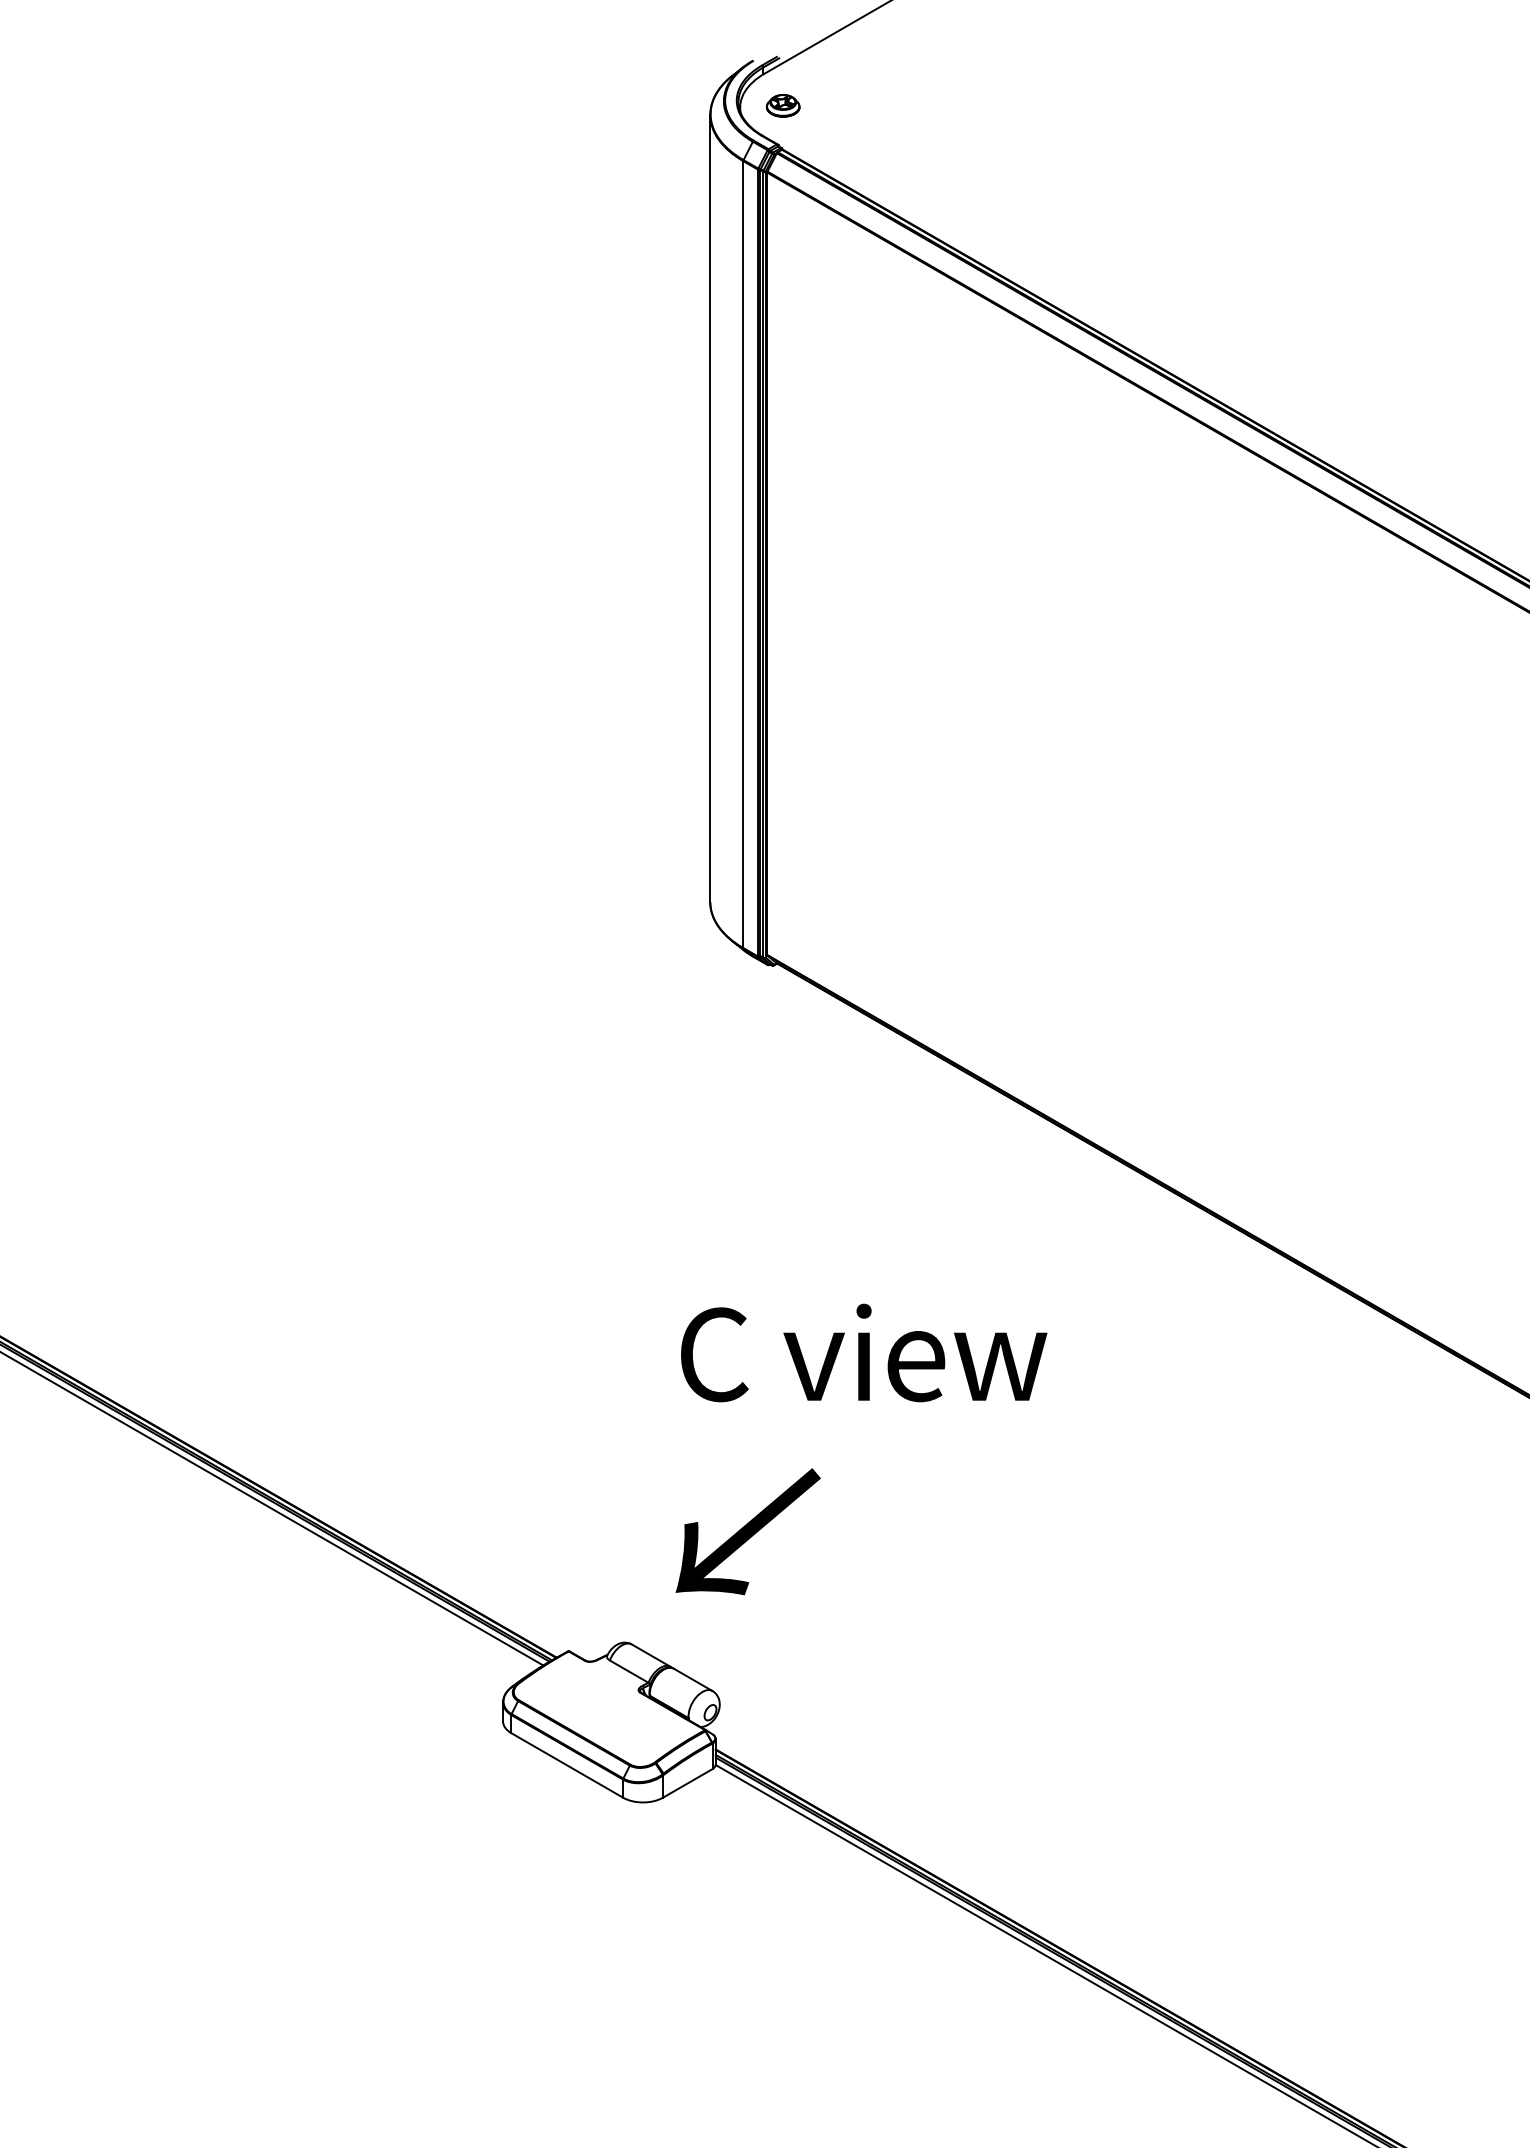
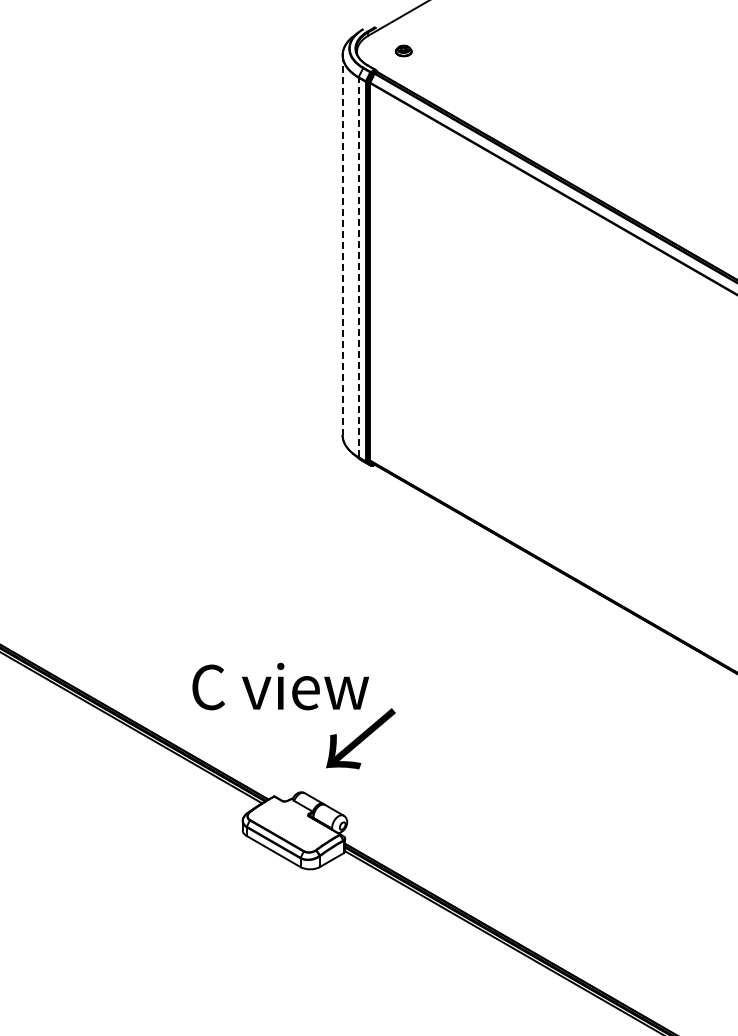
part: (782, 104) -> (403, 50), moved
line: (710, 509) -> (342, 245), solid -> dashed
line: (743, 554) -> (358, 267), solid -> dashed
text: (863, 1352) -> (280, 686), moved

